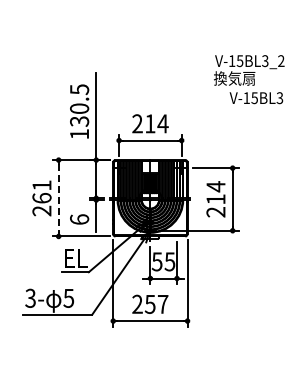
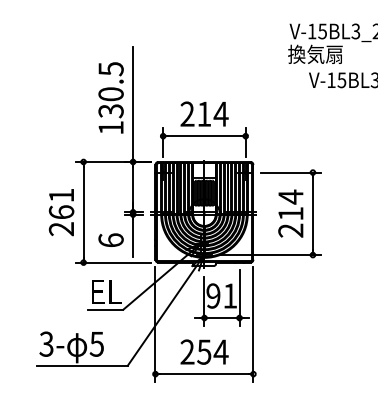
line: (58, 198) -> (83, 212), dashed -> solid
text: (163, 261) -> (221, 295), 55 -> 91
text: (162, 304) -> (220, 352), 257 -> 254

